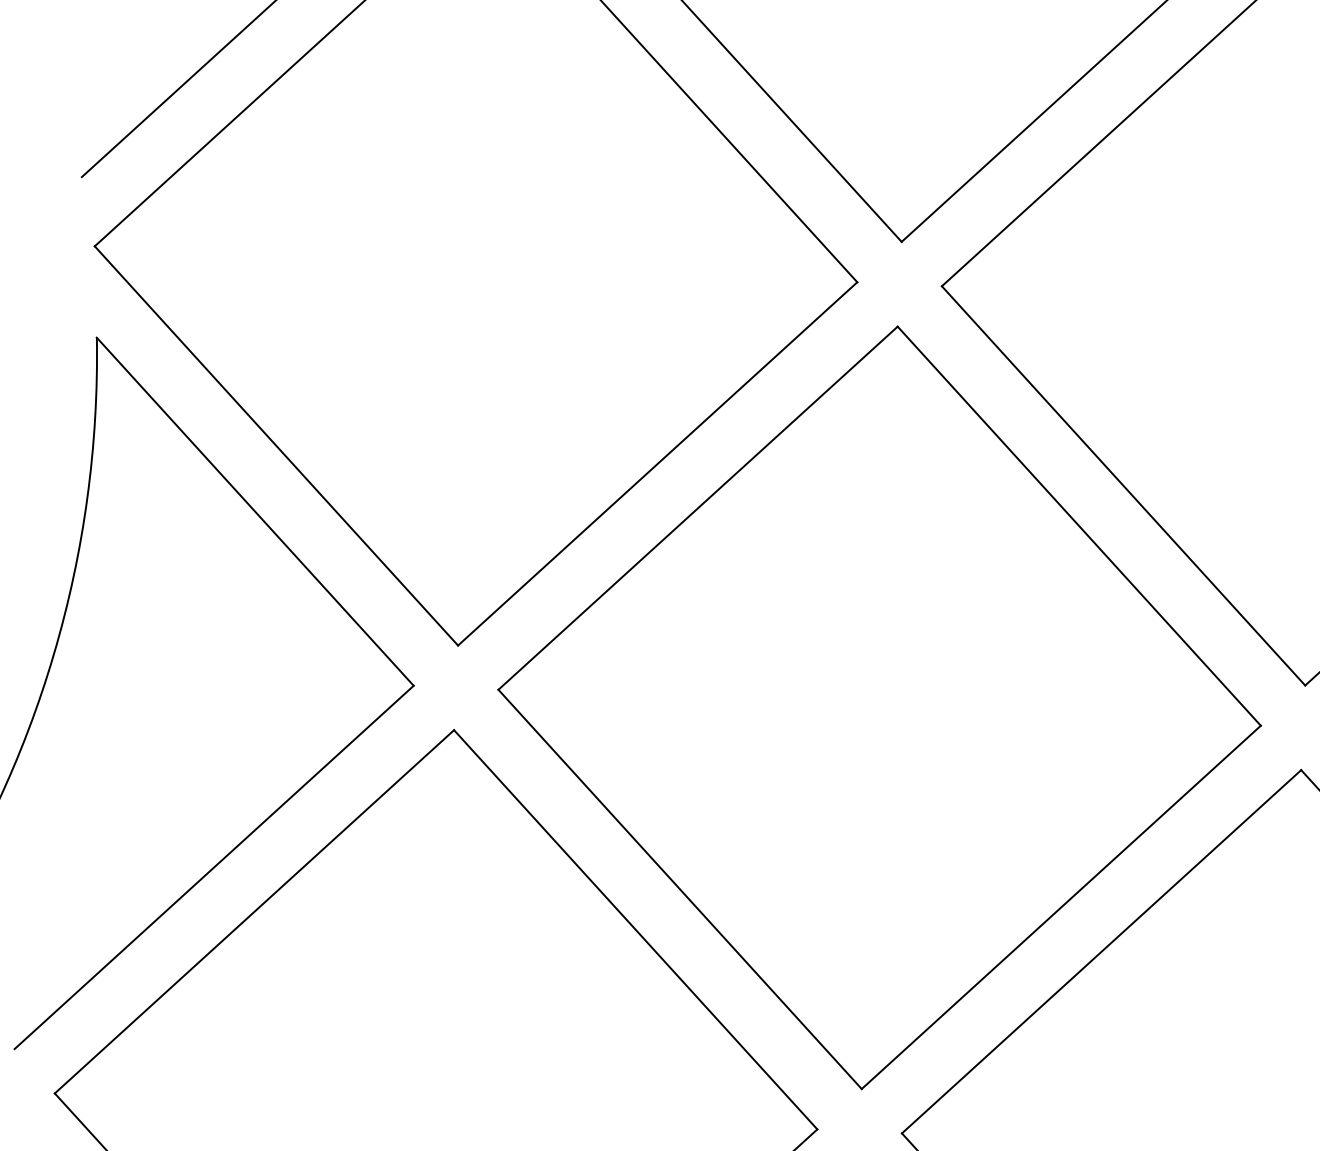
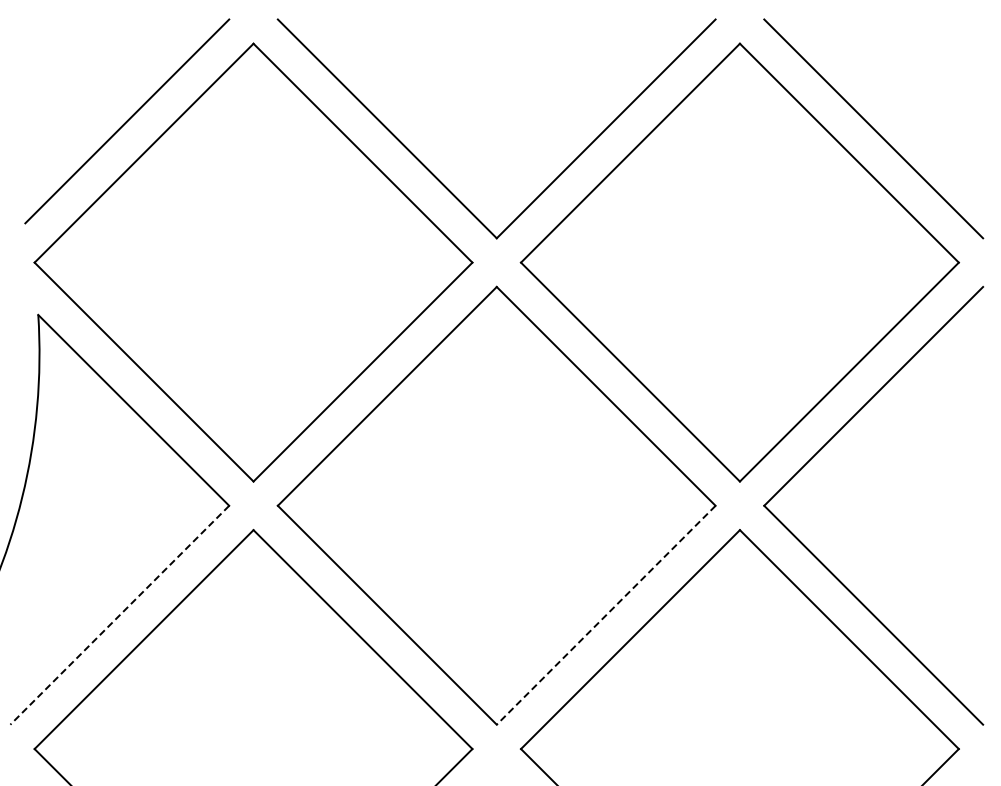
line: (213, 867) -> (119, 615), solid -> dashed
line: (1061, 907) -> (606, 615), solid -> dashed

